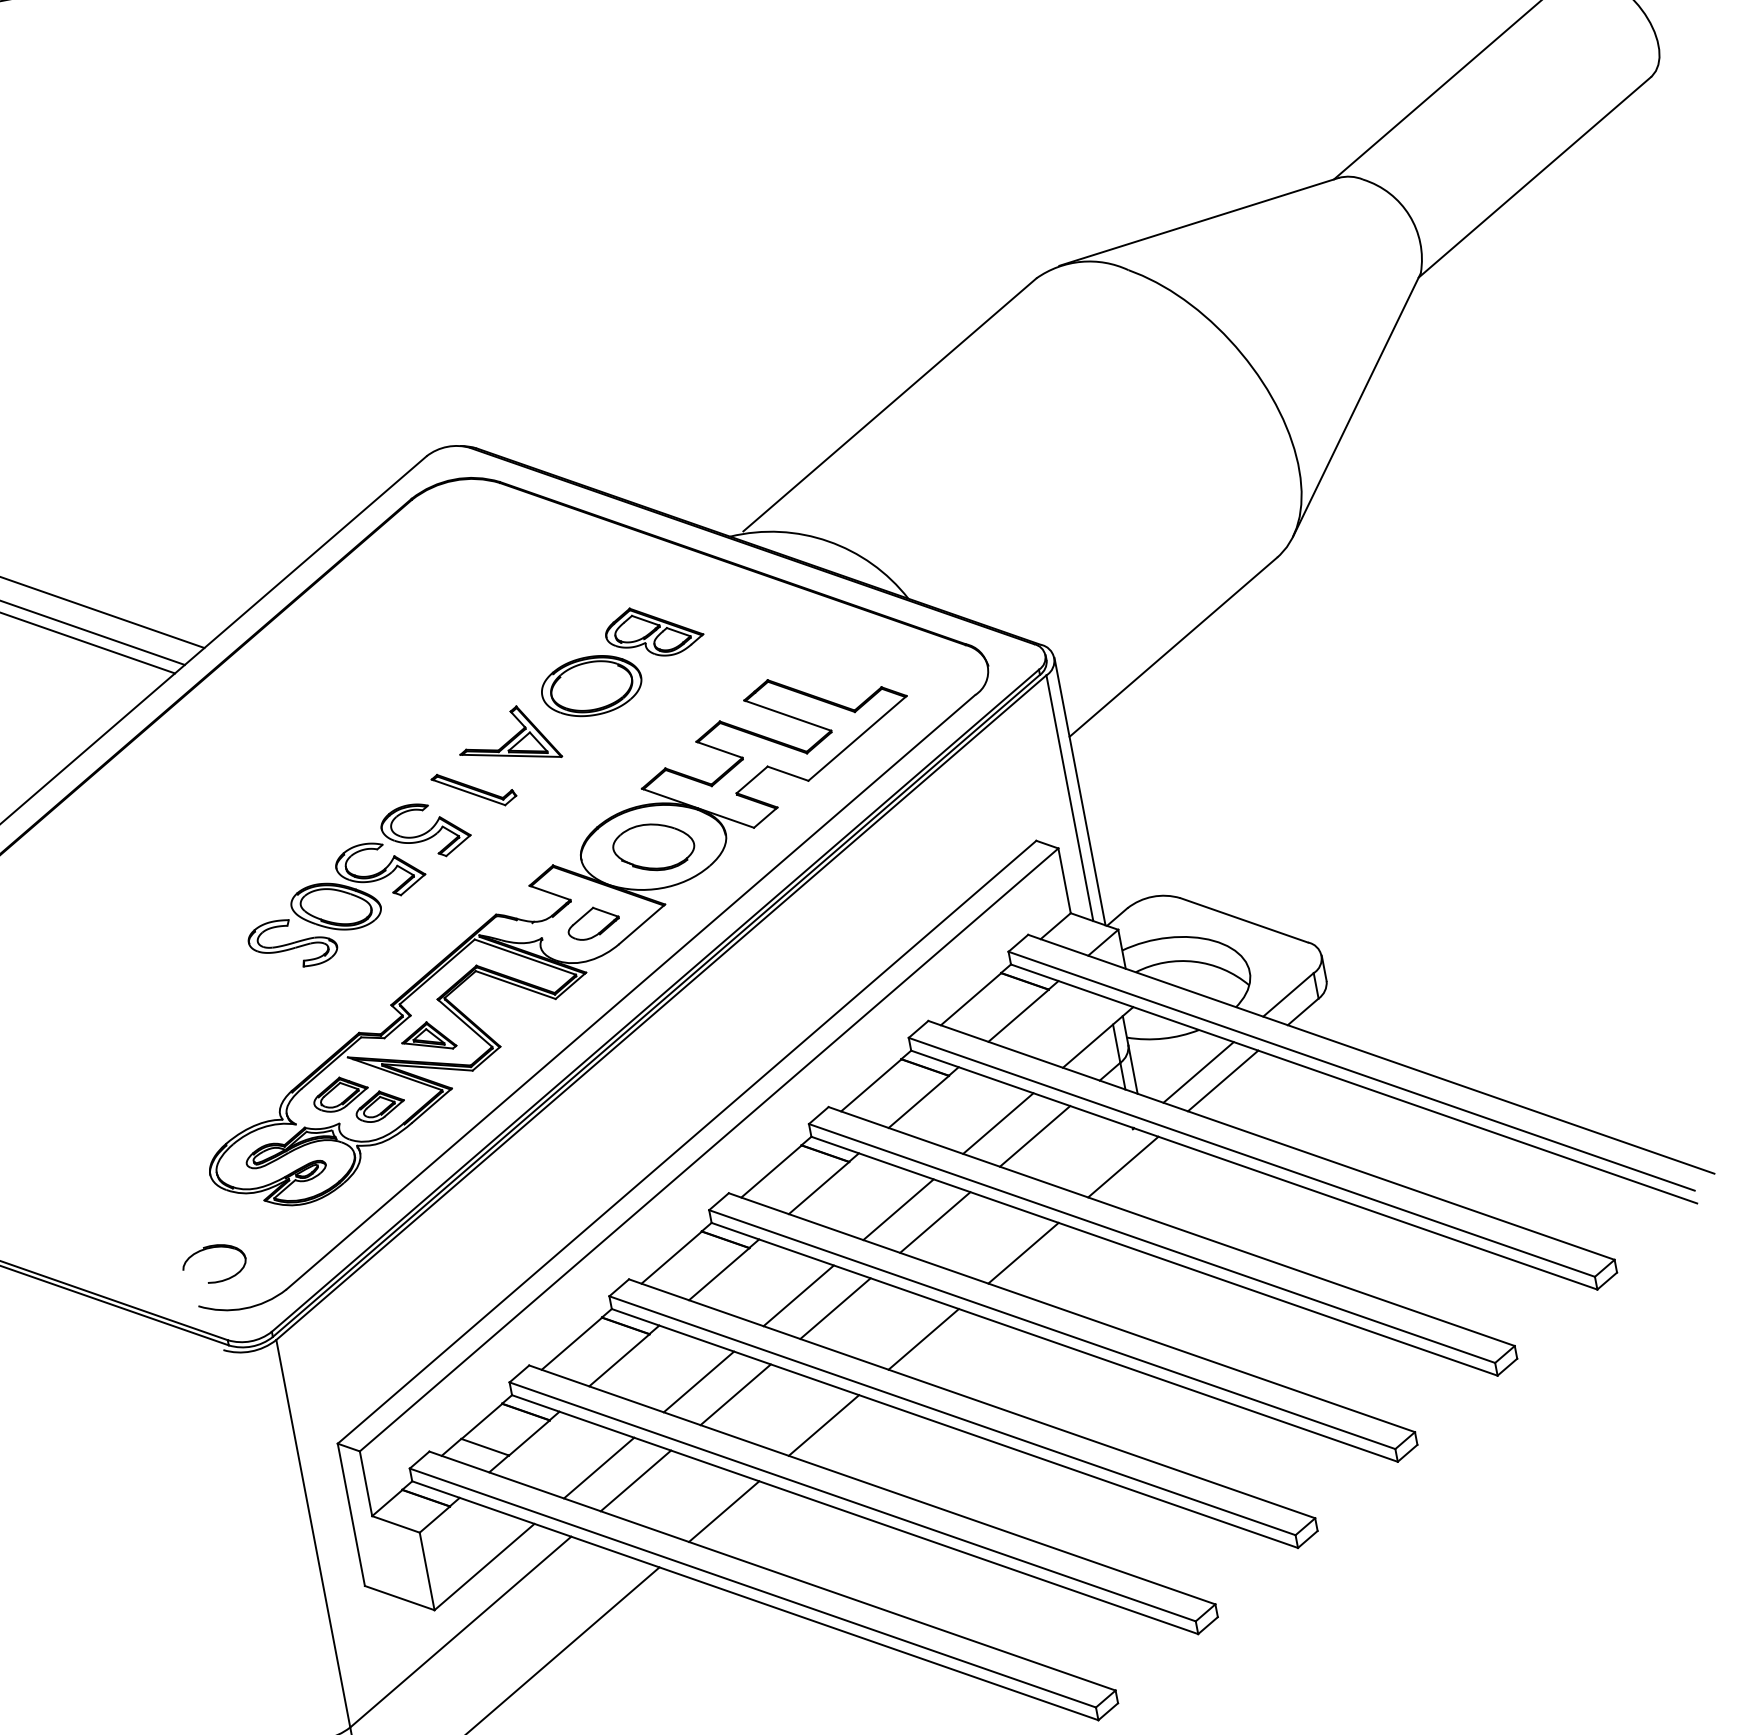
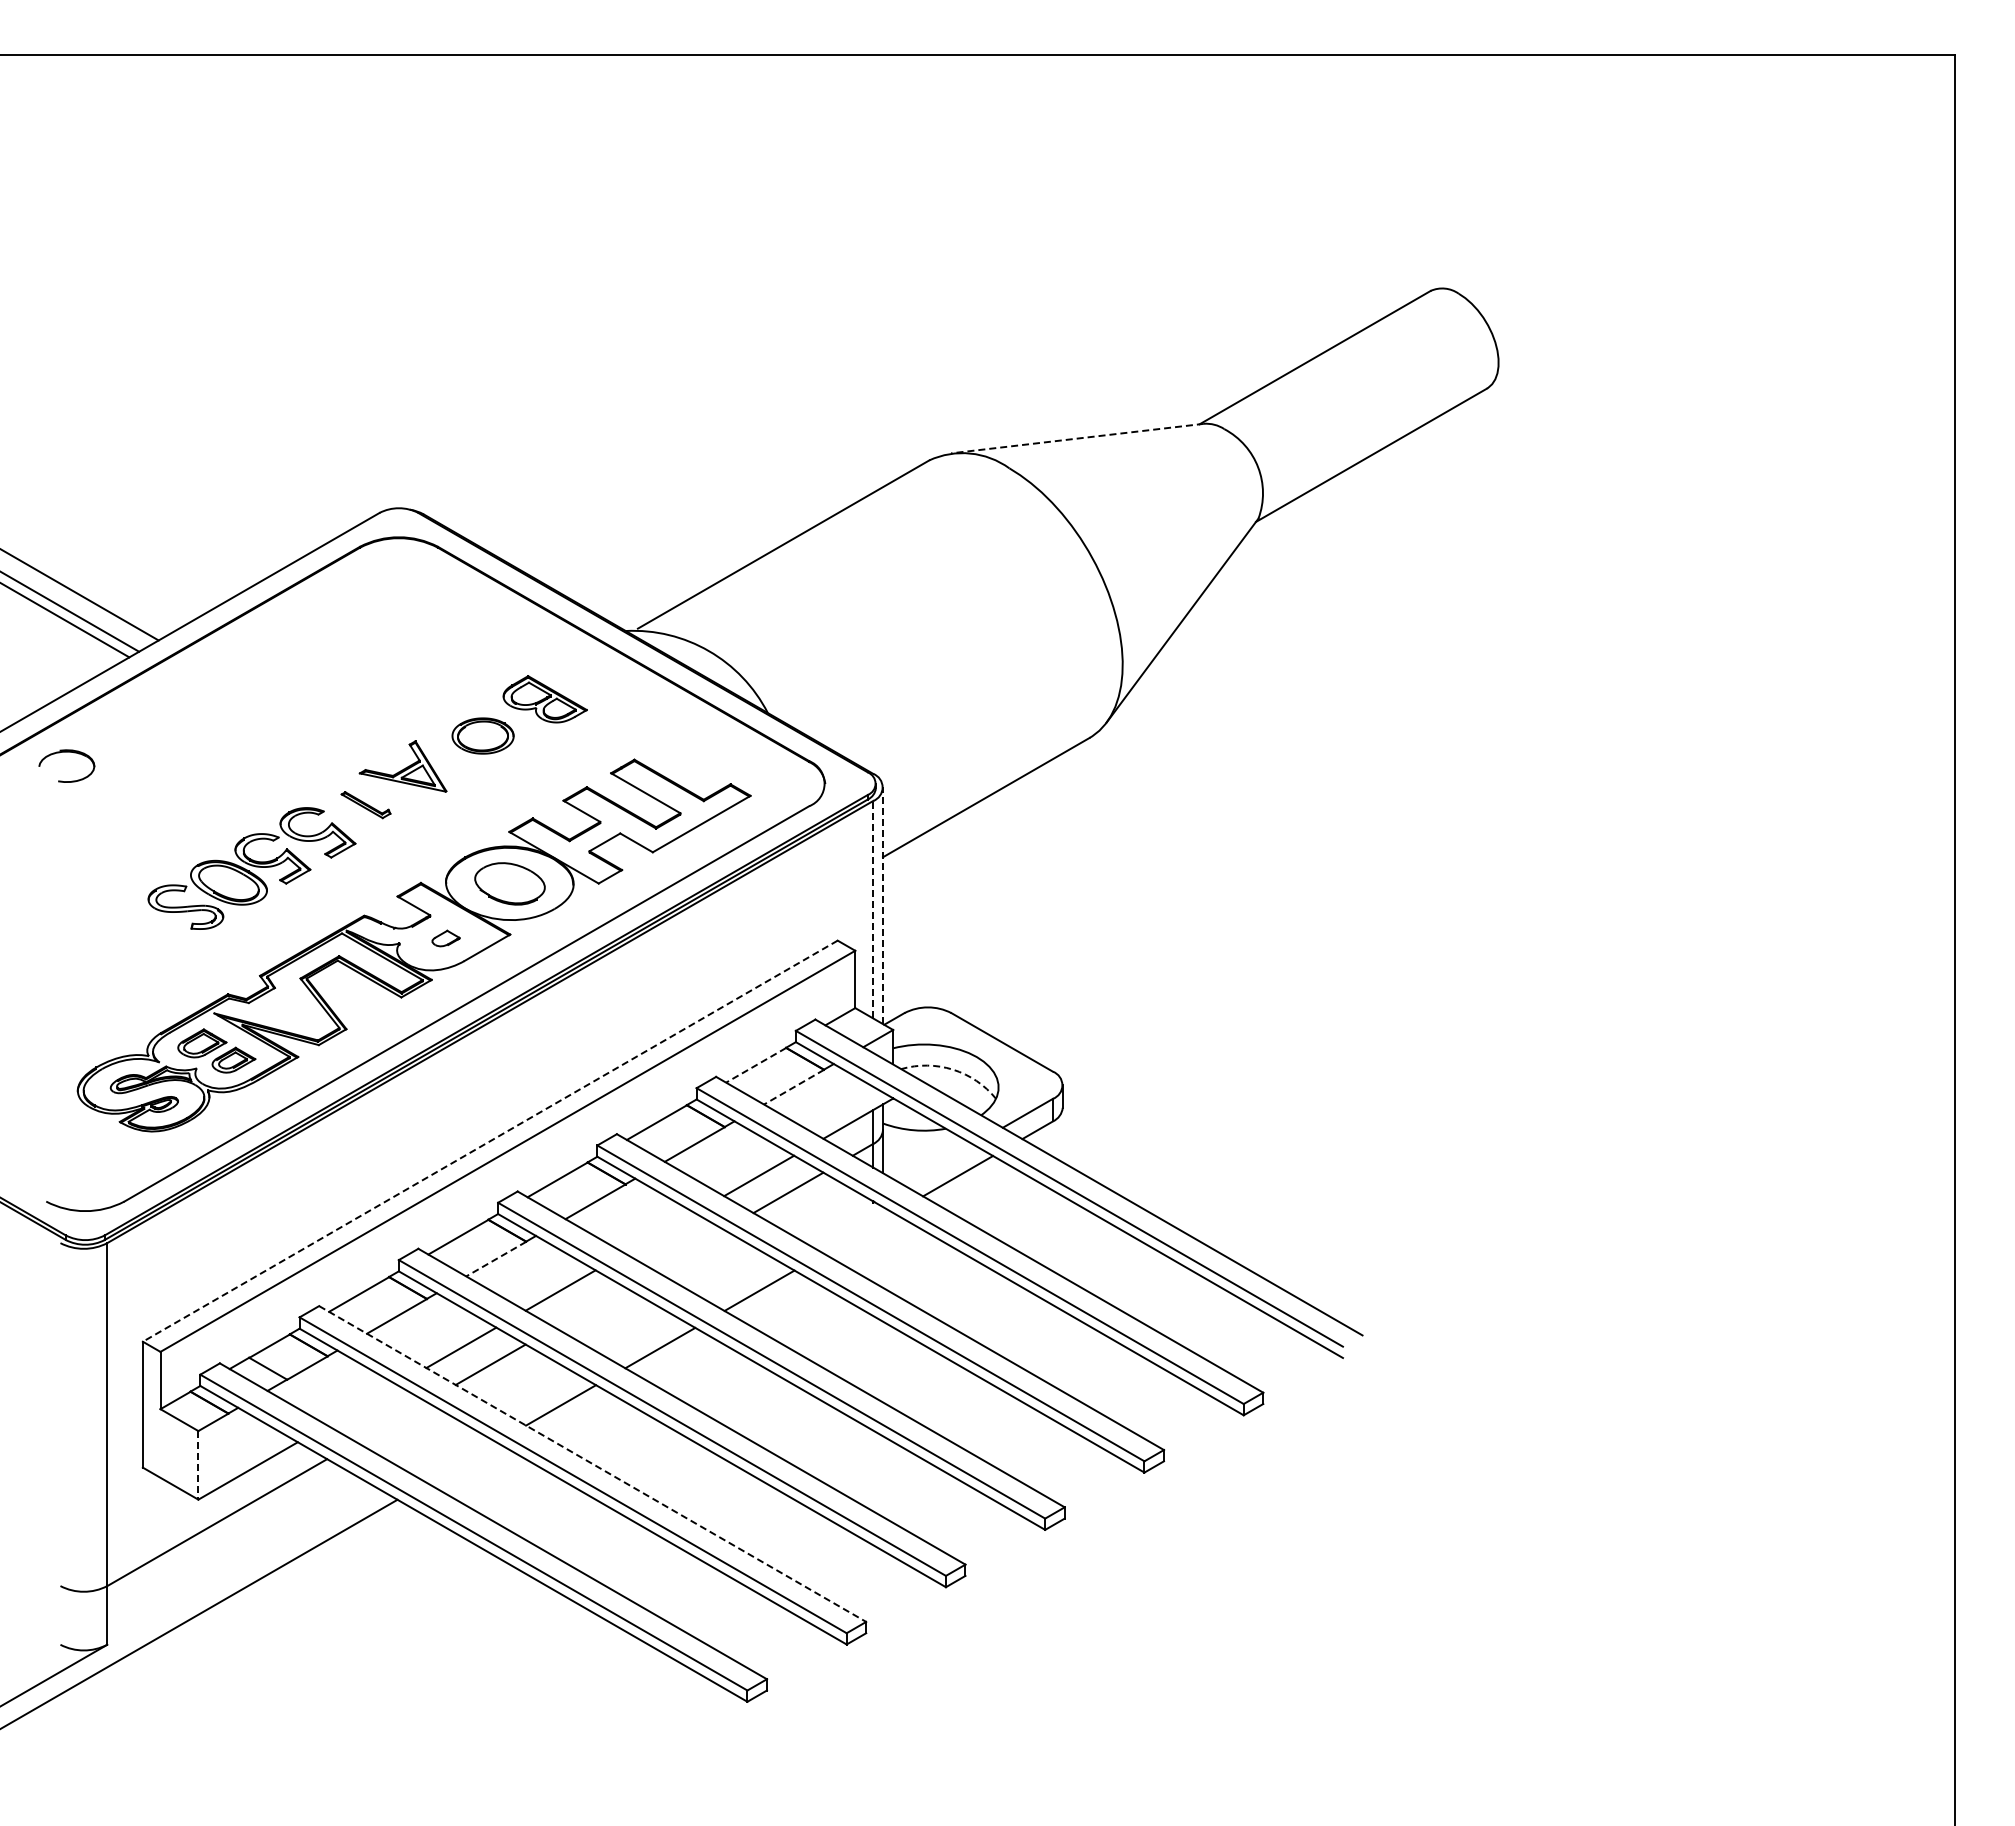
line: (1197, 222) -> (1076, 438), solid -> dashed
part: (590, 685) -> (482, 735), size x0.7
part: (473, 788) -> (365, 804), size x0.7
line: (1079, 791) -> (882, 905), solid -> dashed
line: (1070, 797) -> (873, 909), solid -> dashed
part: (592, 922) -> (445, 938), size x0.6
arc: (1194, 961) -> (953, 1069), solid -> dashed
line: (971, 999) -> (756, 1065), solid -> dashed
line: (1019, 1016) -> (794, 1087), solid -> dashed
part: (428, 1037) -> (286, 1009), removed
line: (1198, 1071) -> (938, 1164), removed
line: (686, 1142) -> (489, 1141), solid -> dashed
line: (1122, 1167) -> (858, 1233), removed
line: (898, 1210) -> (659, 1233), removed
line: (935, 1221) -> (689, 1249), removed
part: (211, 1248) -> (66, 752), moved
line: (719, 1274) -> (496, 1259), solid -> dashed
line: (834, 1308) -> (589, 1307), removed
line: (599, 1467) -> (362, 1404), removed
line: (635, 1480) -> (391, 1421), removed
line: (872, 1485) -> (592, 1464), solid -> dashed
line: (723, 1511) -> (461, 1462), removed
line: (427, 1571) -> (198, 1465), solid -> dashed

